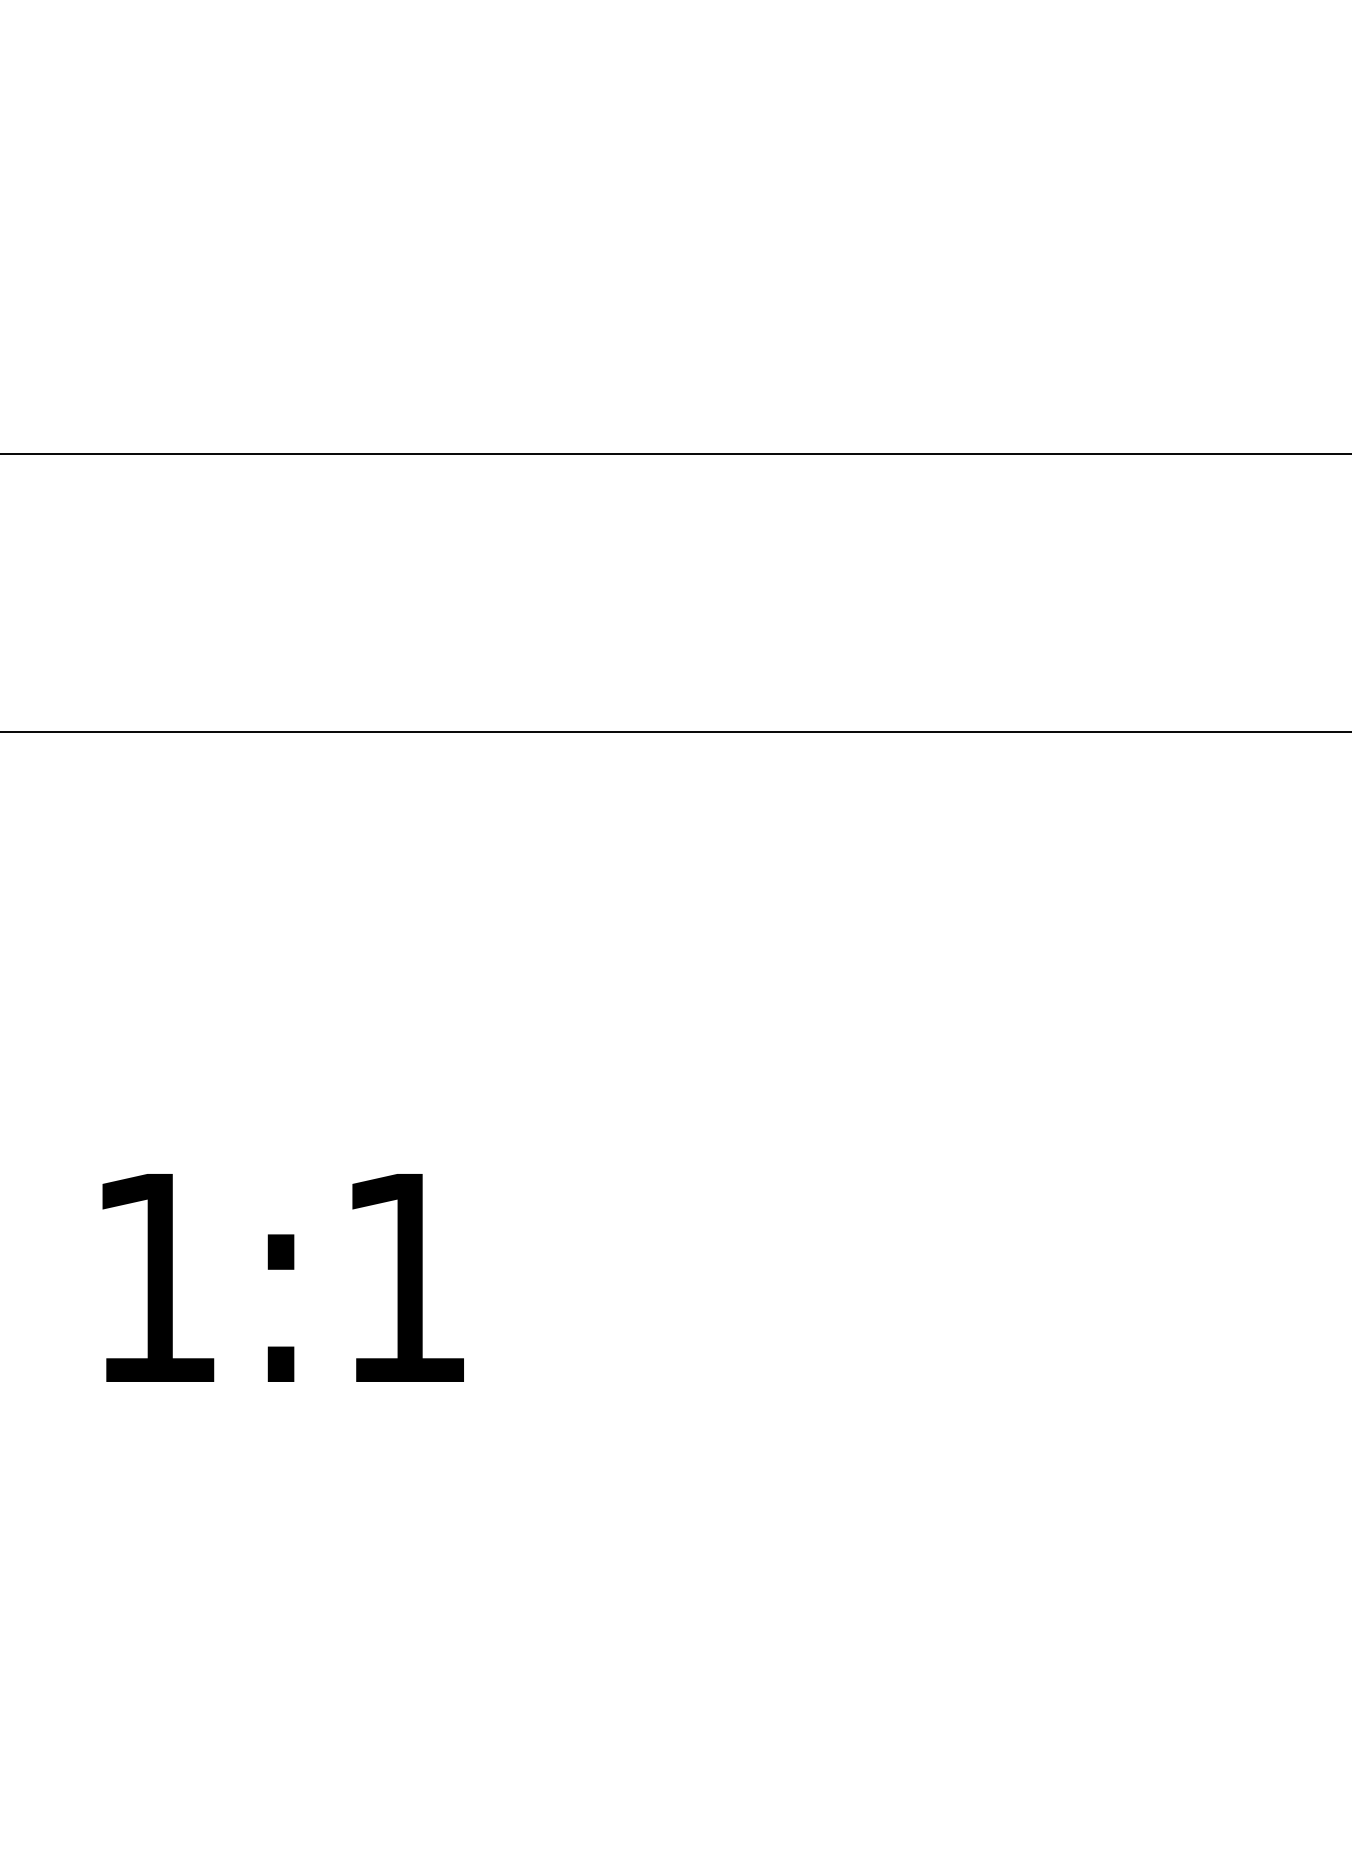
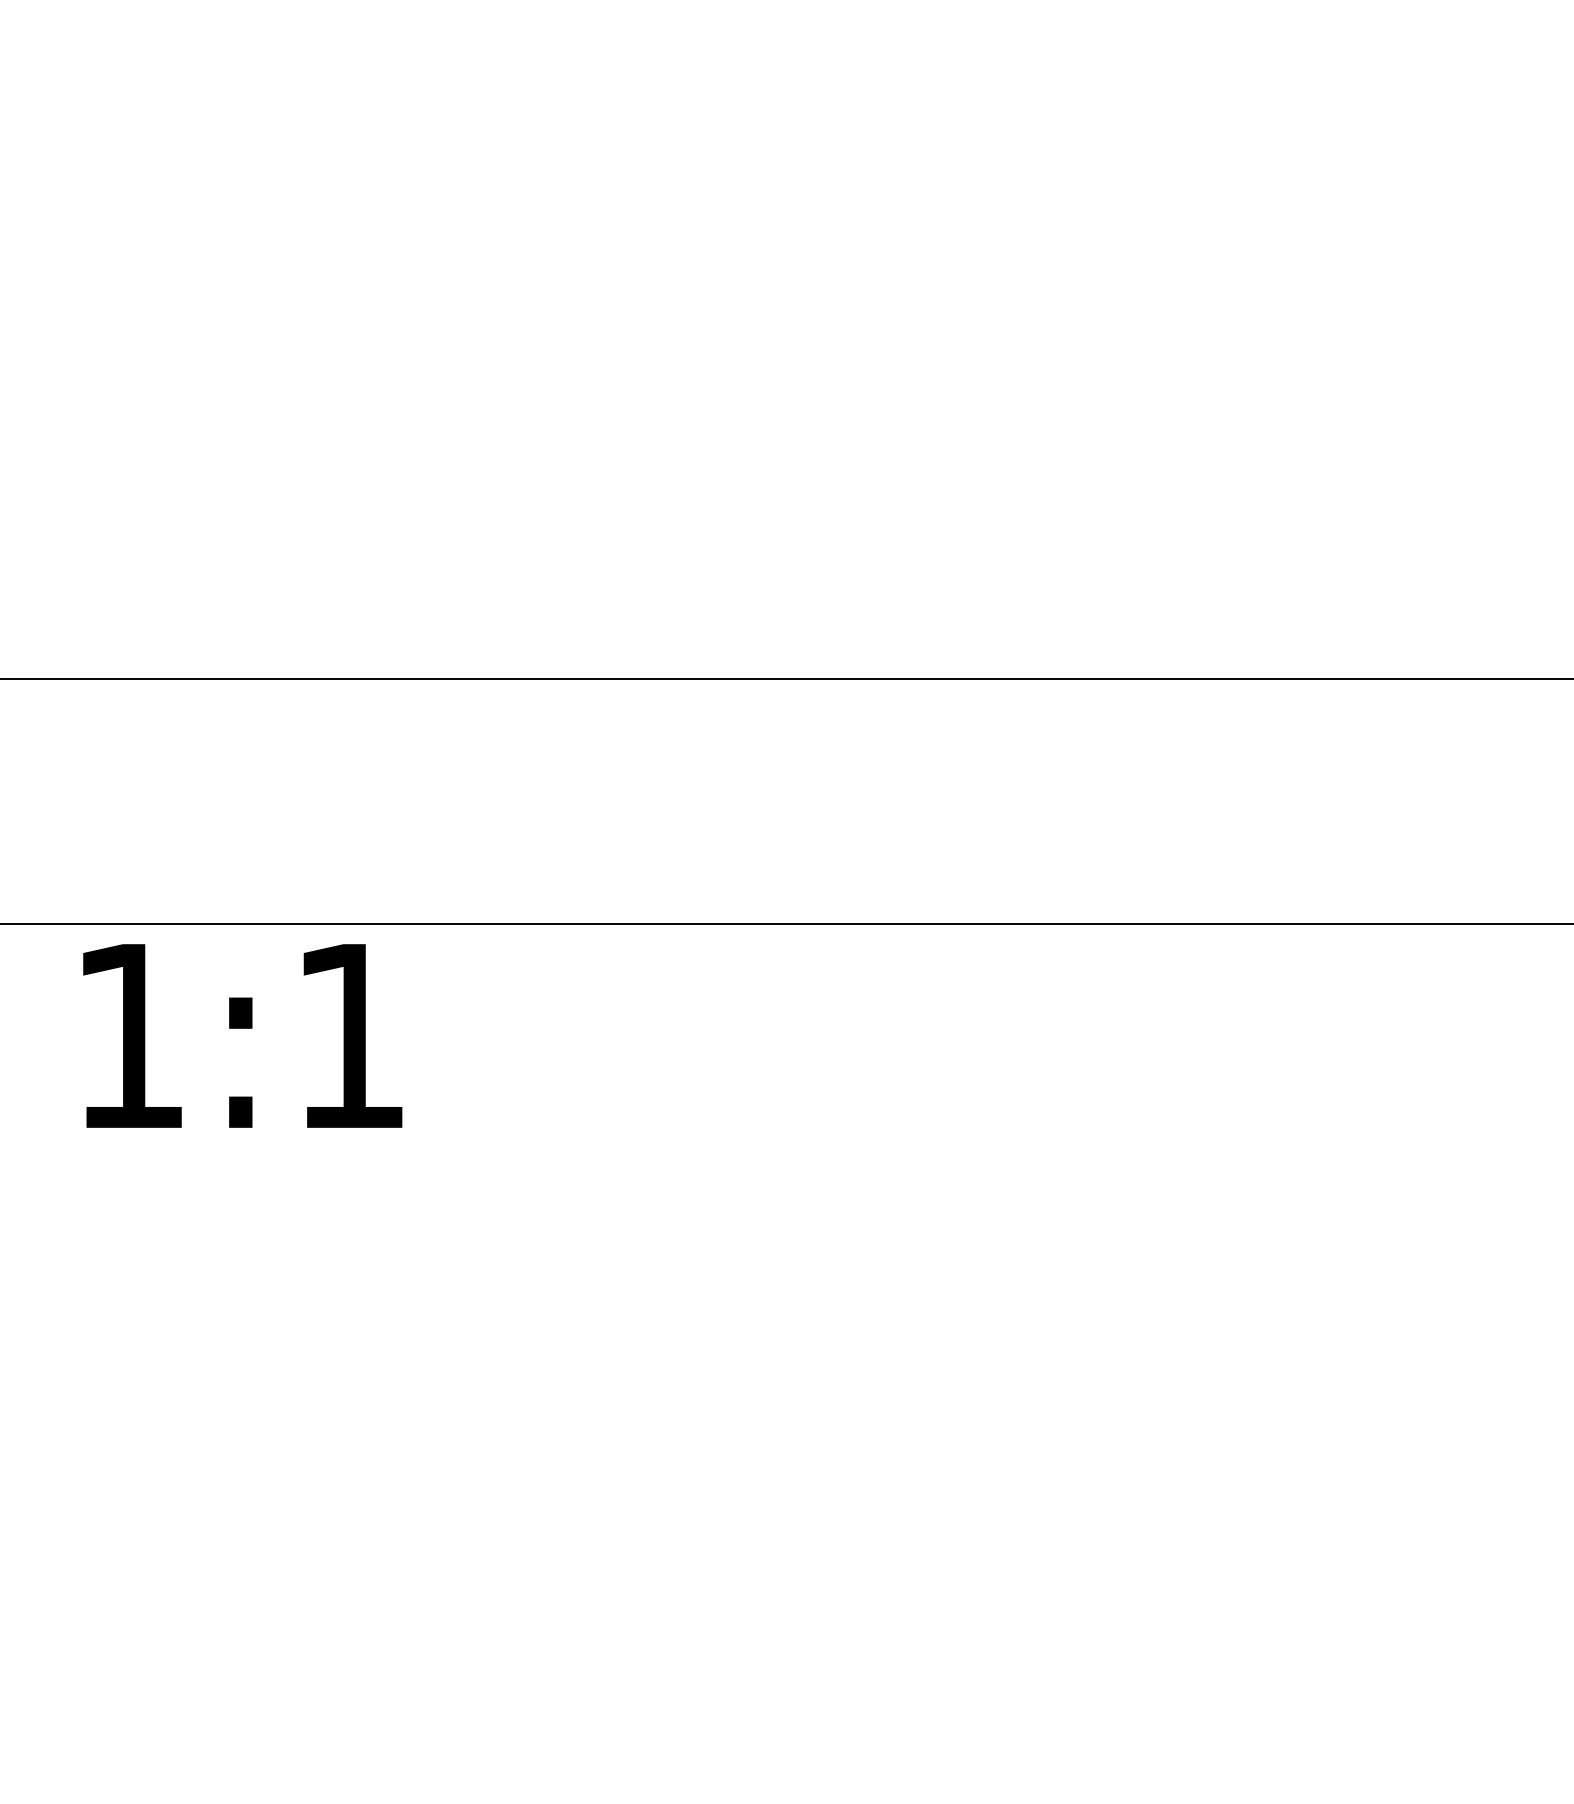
text: (282, 1277) -> (242, 1035), moved

